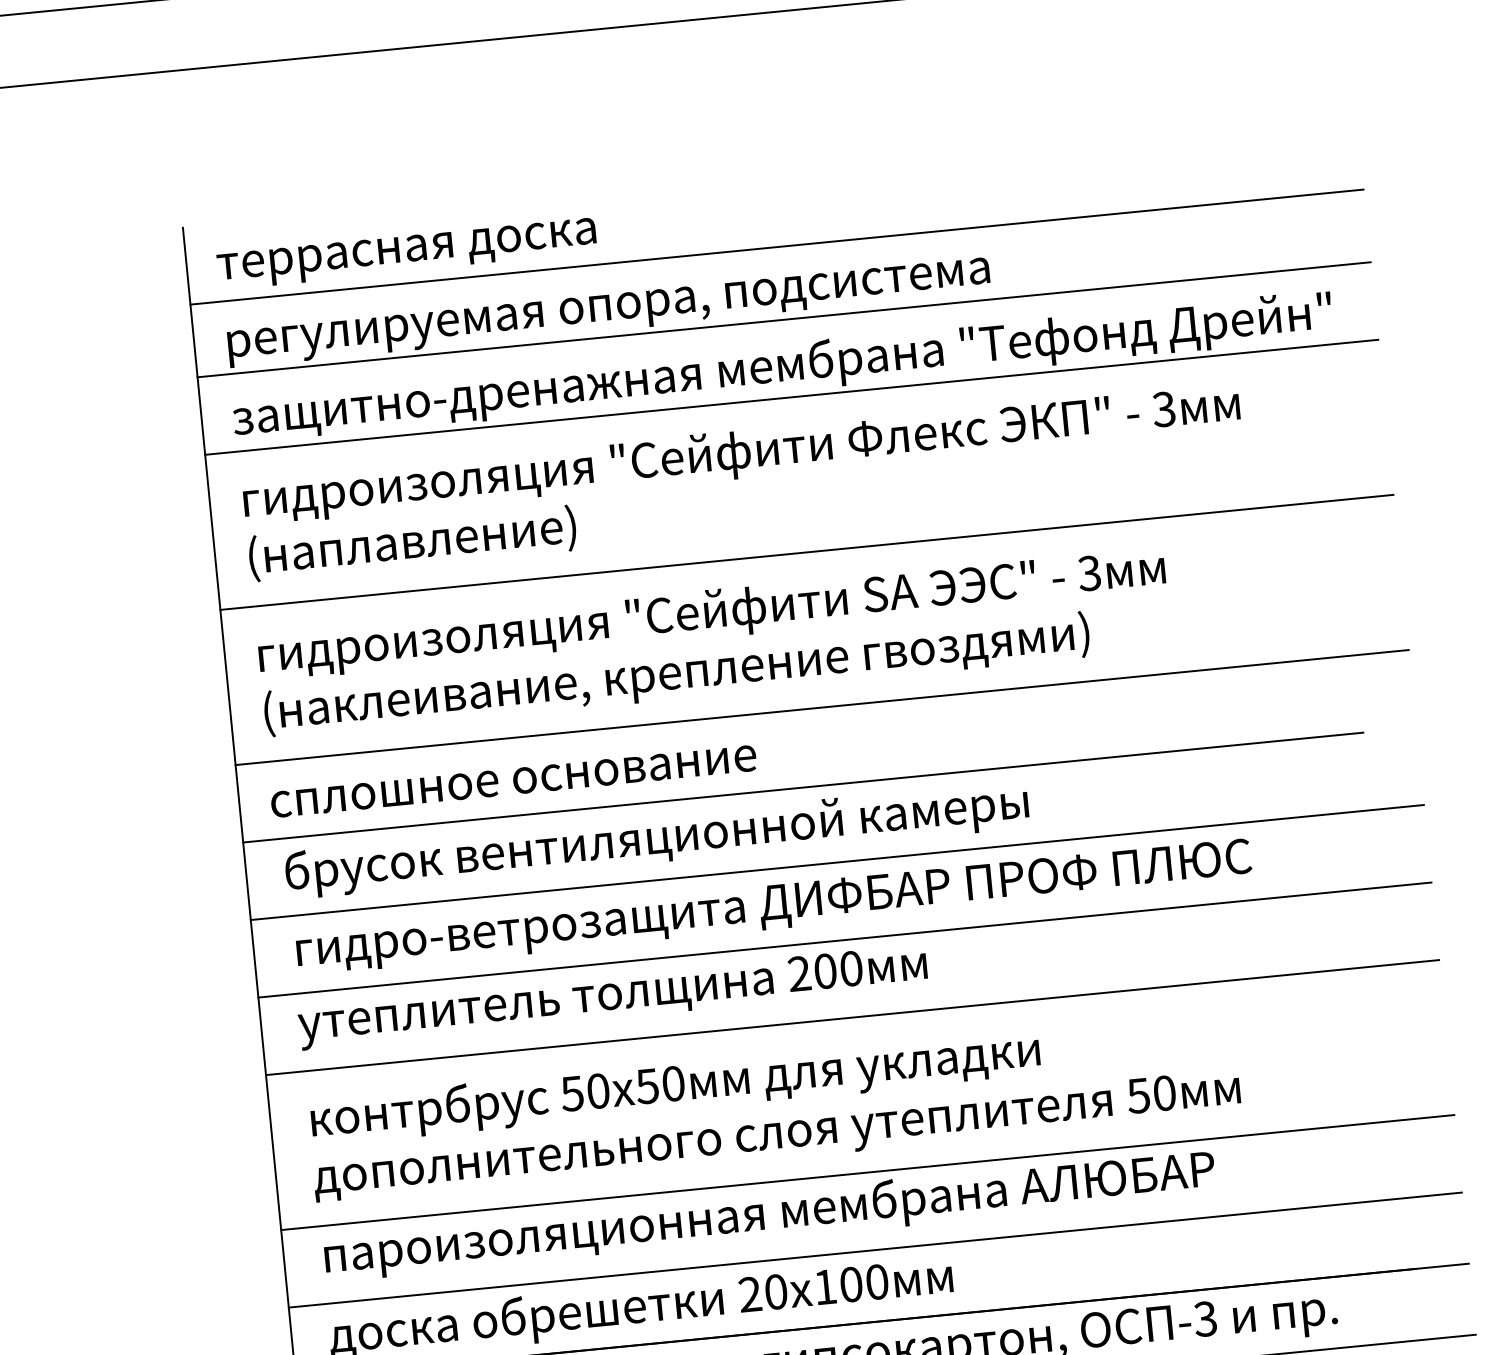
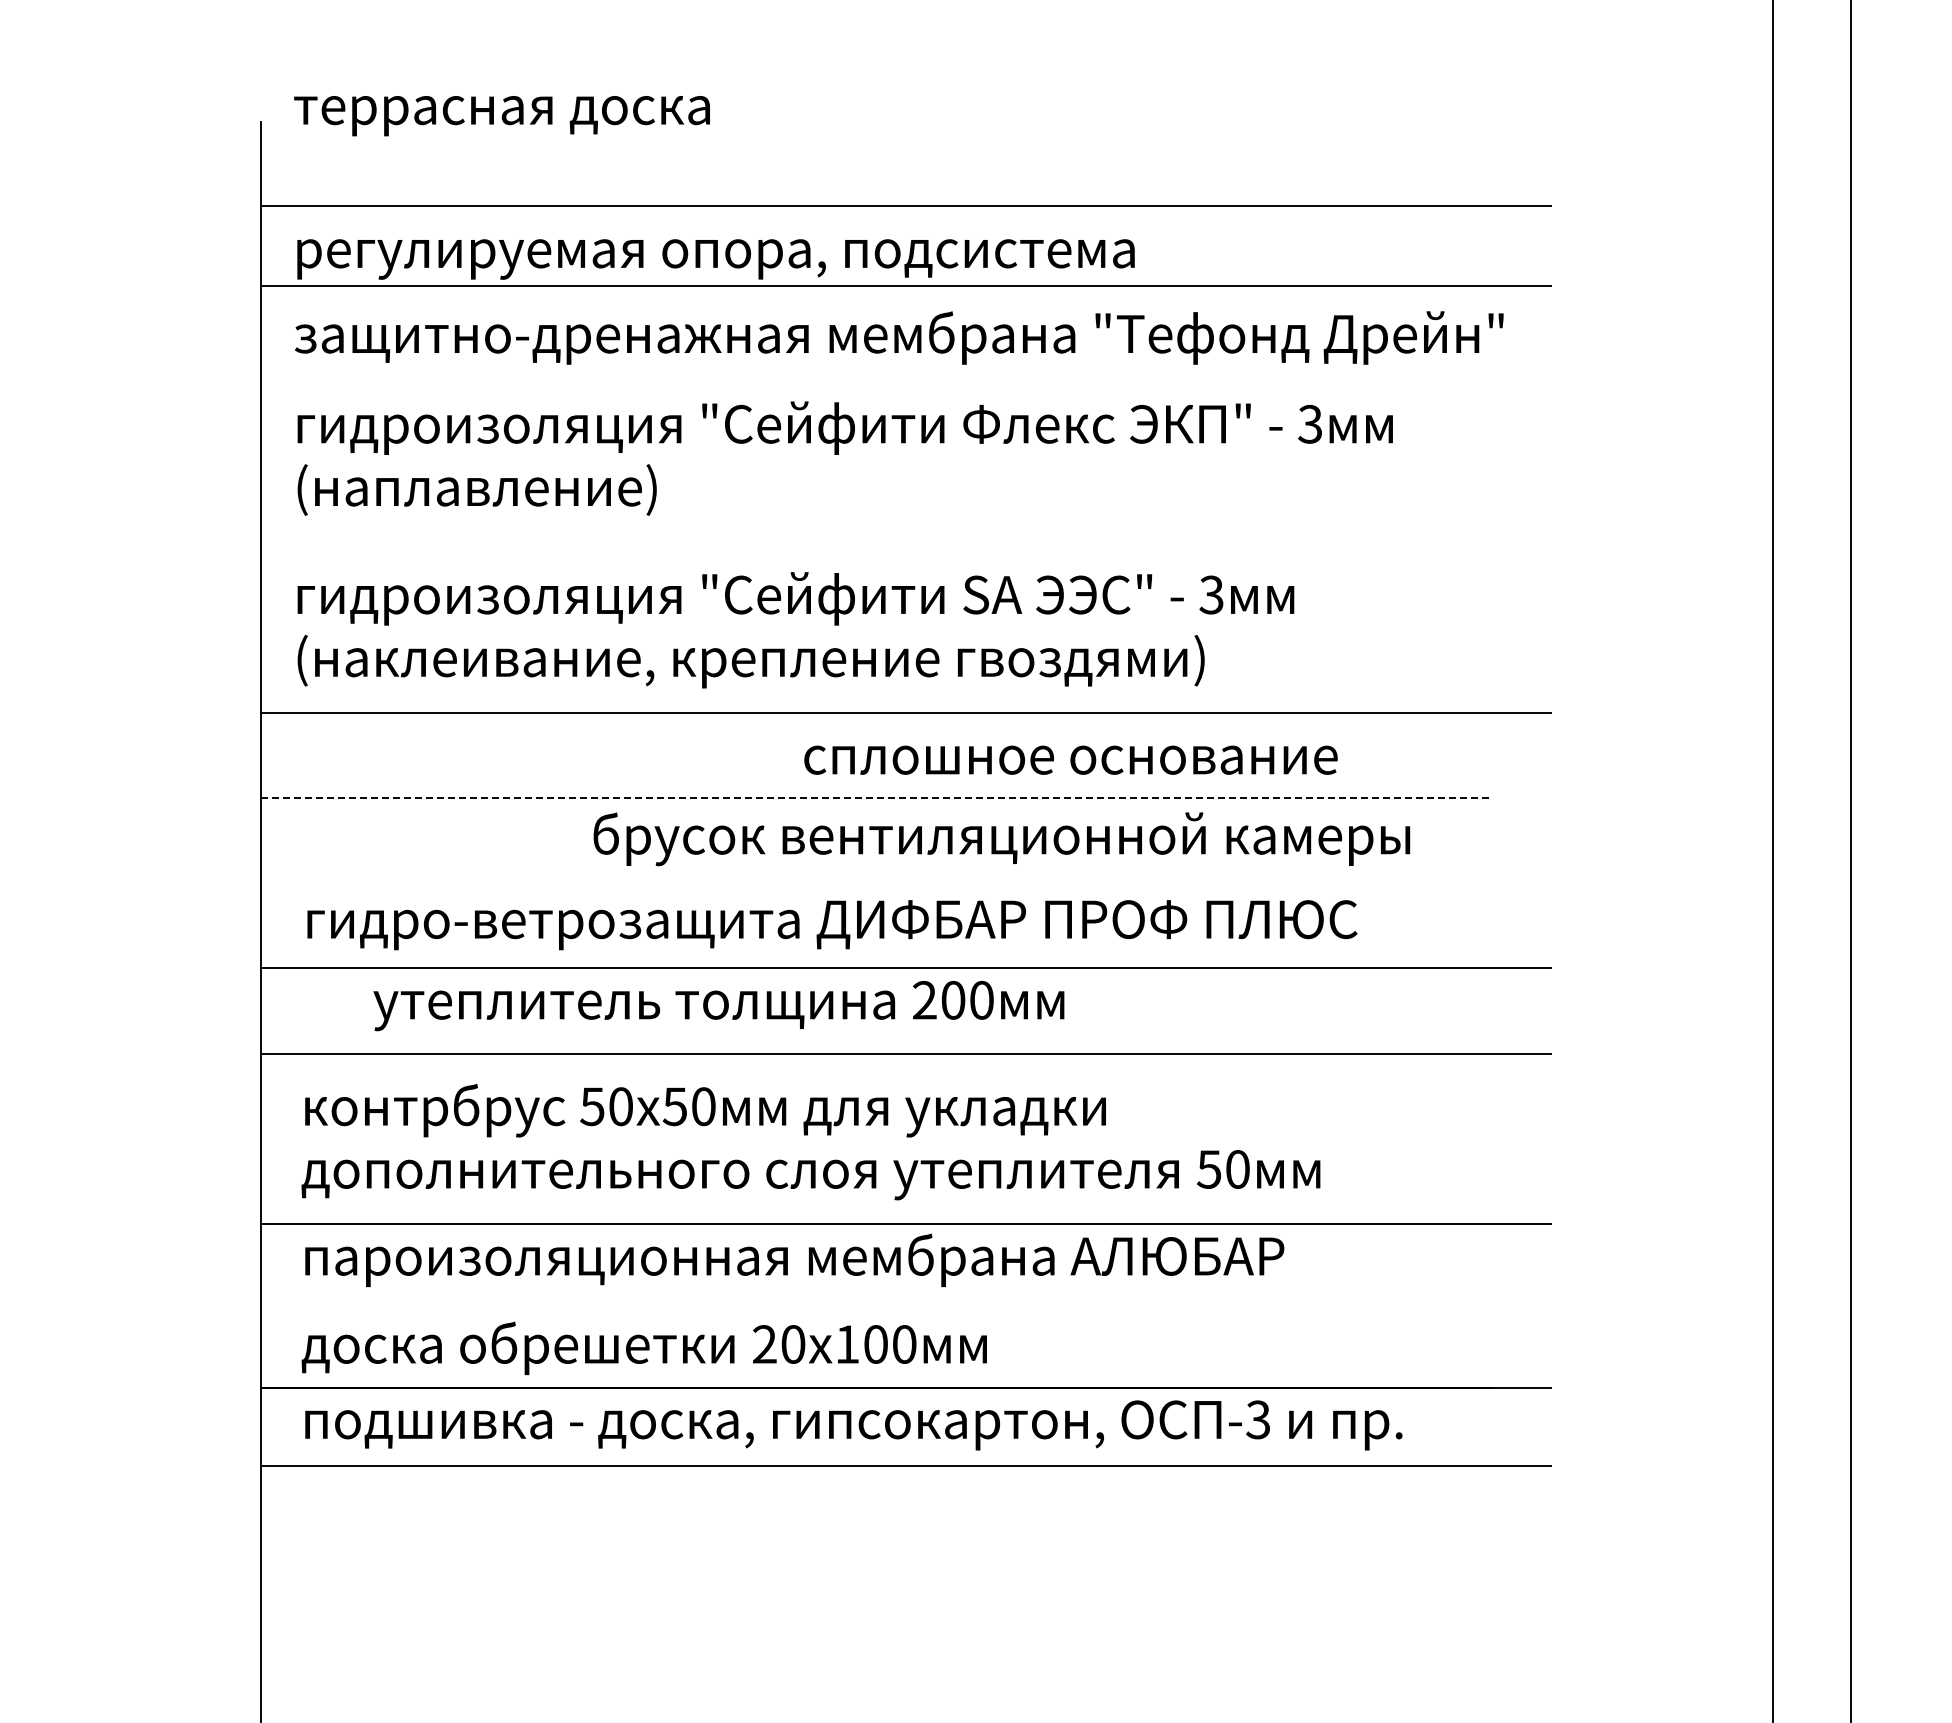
text: (406, 254) -> (501, 116), moved
line: (791, 397) -> (905, 371), removed
line: (806, 552) -> (905, 541), removed
text: (513, 780) -> (1070, 759), moved
line: (803, 787) -> (877, 797), solid -> dashed
text: (656, 840) -> (1001, 839), moved
line: (837, 862) -> (905, 883), removed
text: (612, 997) -> (718, 1006), moved
line: (874, 1250) -> (905, 1309), removed

